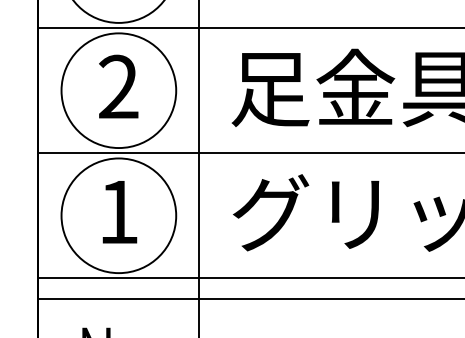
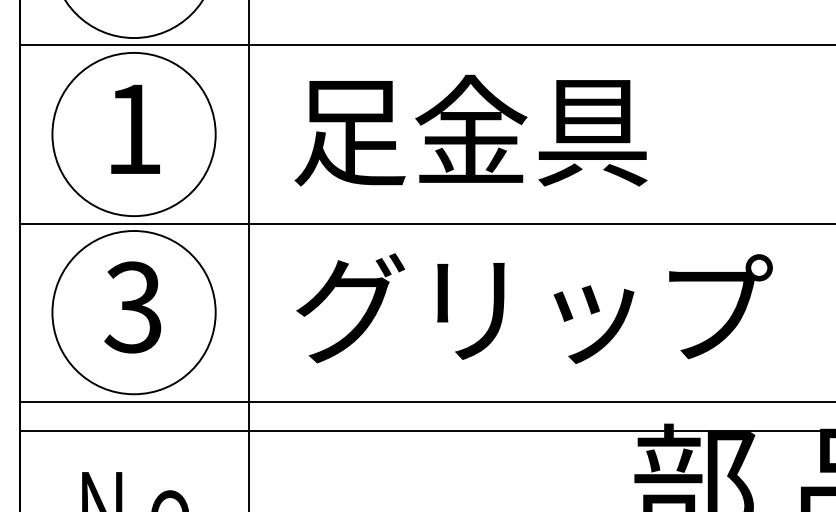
text: (118, 86) -> (133, 128), 2 -> 1
text: (117, 212) -> (132, 307), 1 -> 3

